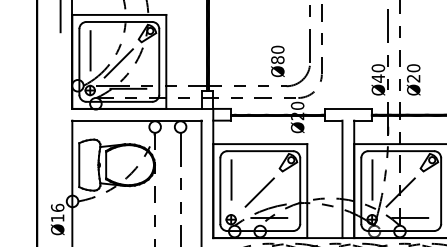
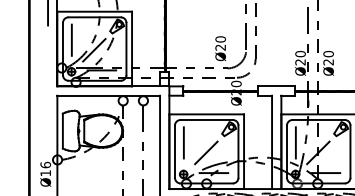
text: (277, 59) -> (220, 47), Ø80 -> Ø20
text: (378, 78) -> (300, 62), Ø40 -> Ø20

